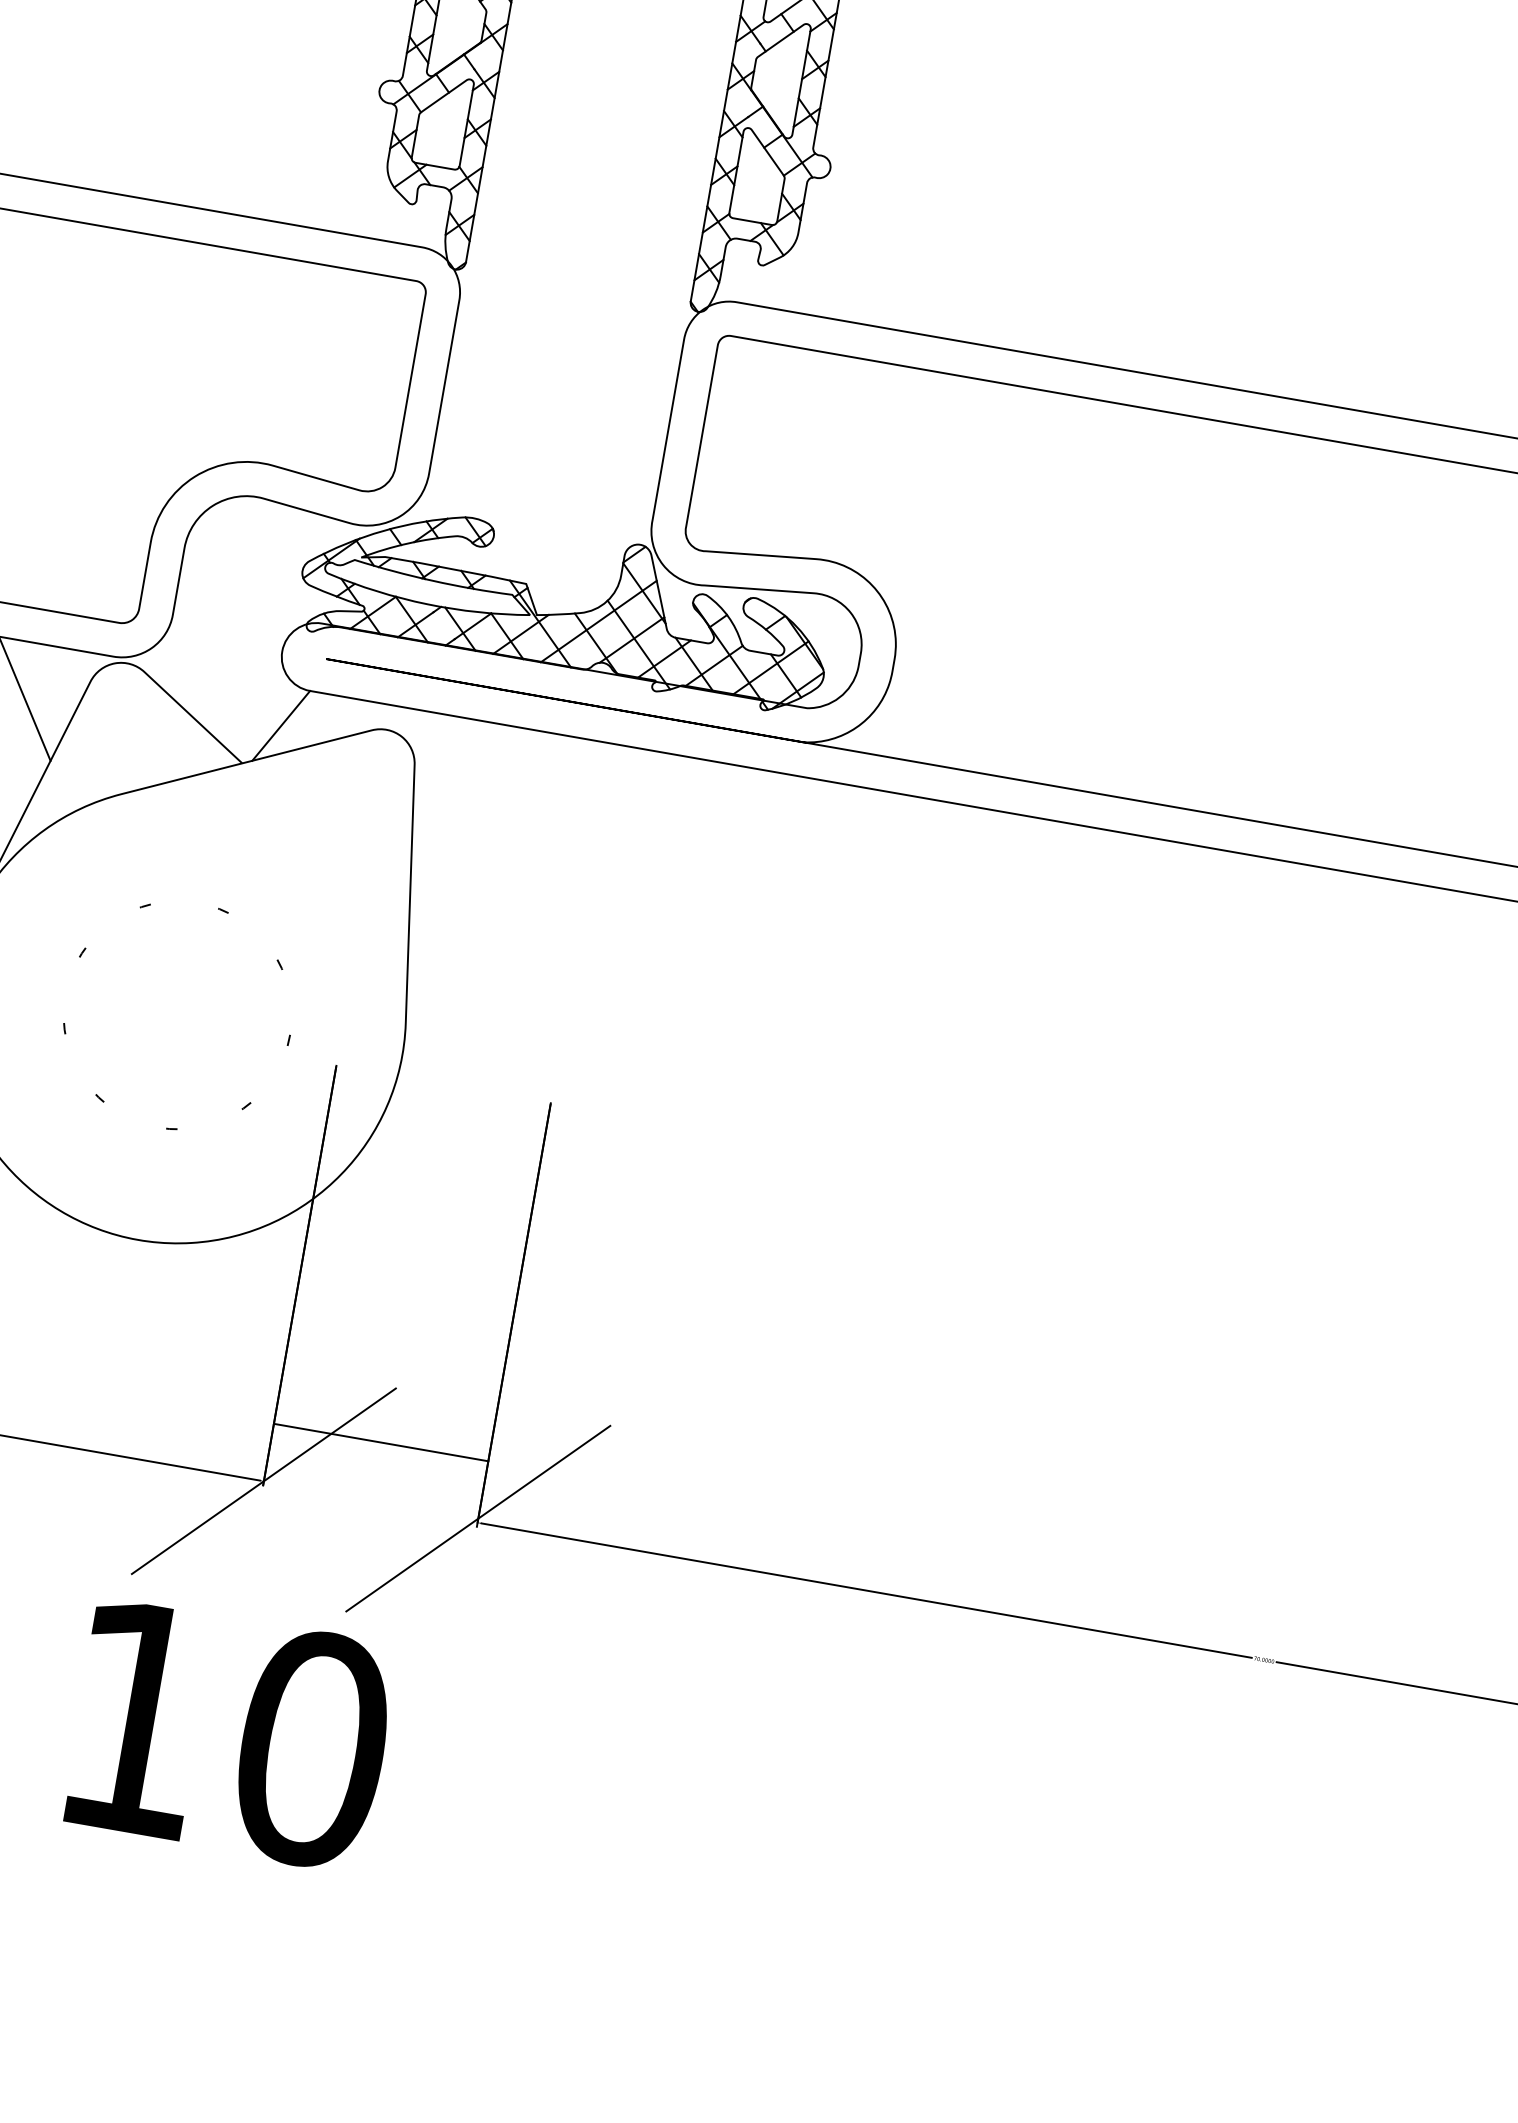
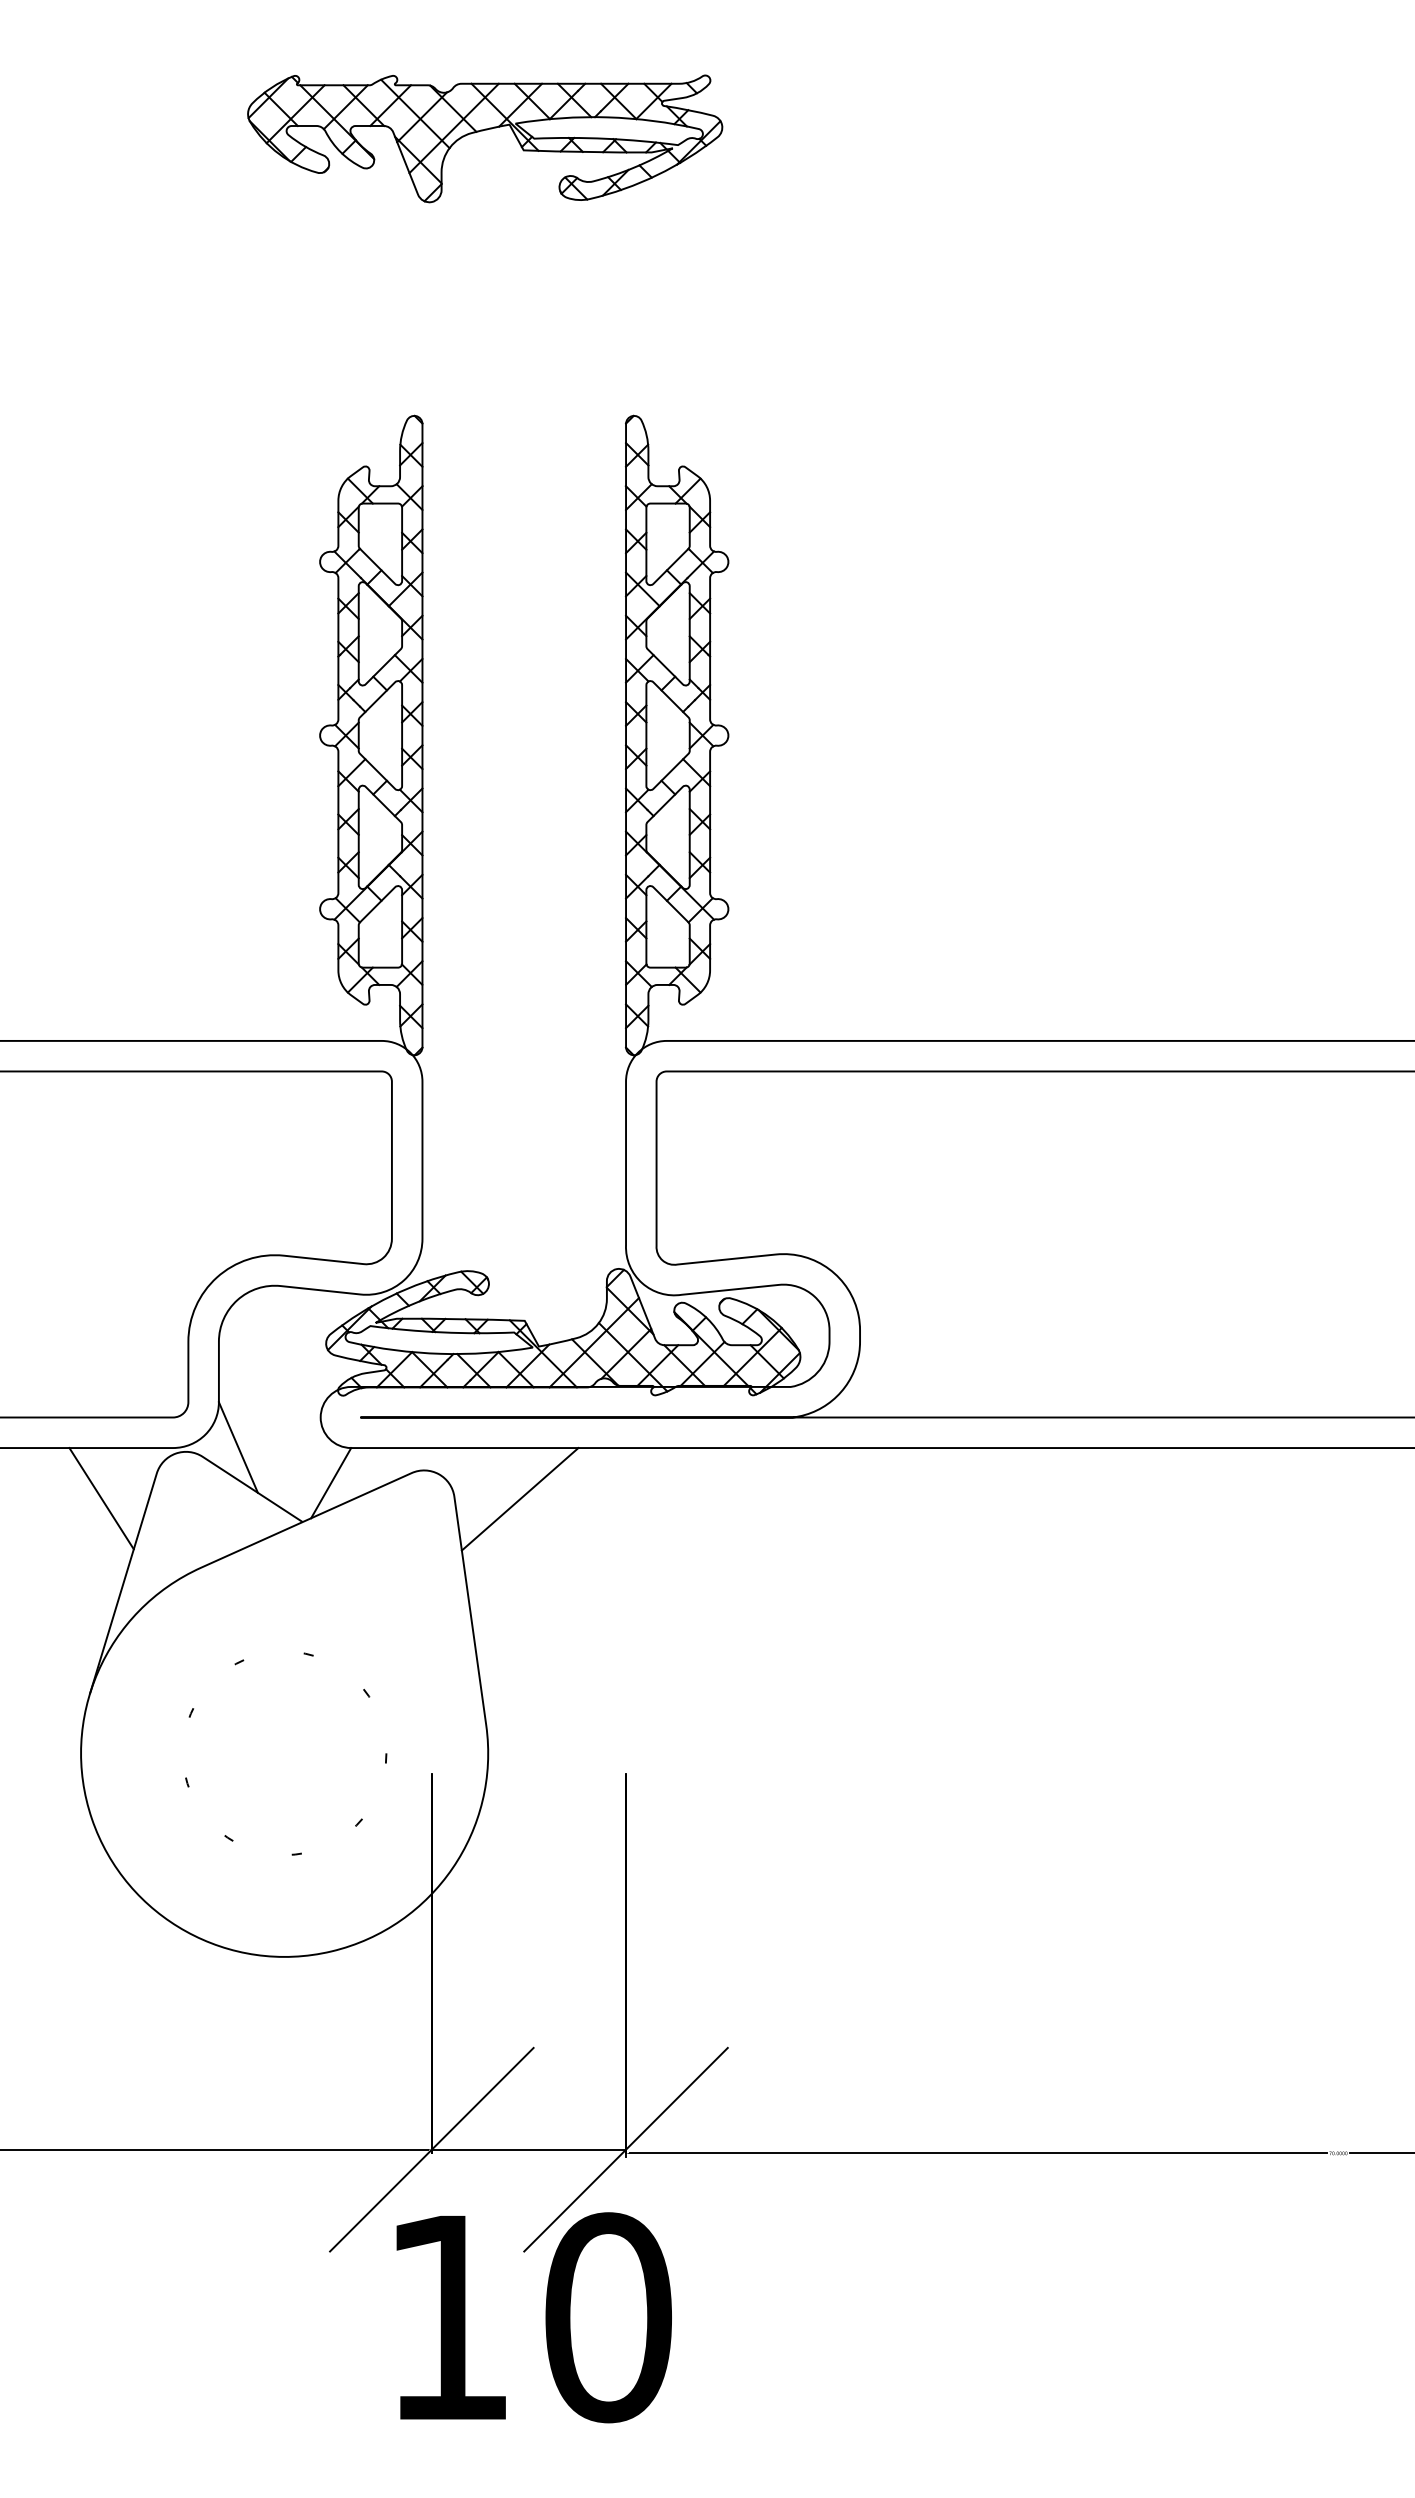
line: (184, 668) -> (237, 1447), added
line: (486, 780) -> (519, 1499), added
line: (380, 1442) -> (528, 2149), moved
text: (229, 1734) -> (533, 2317), moved

